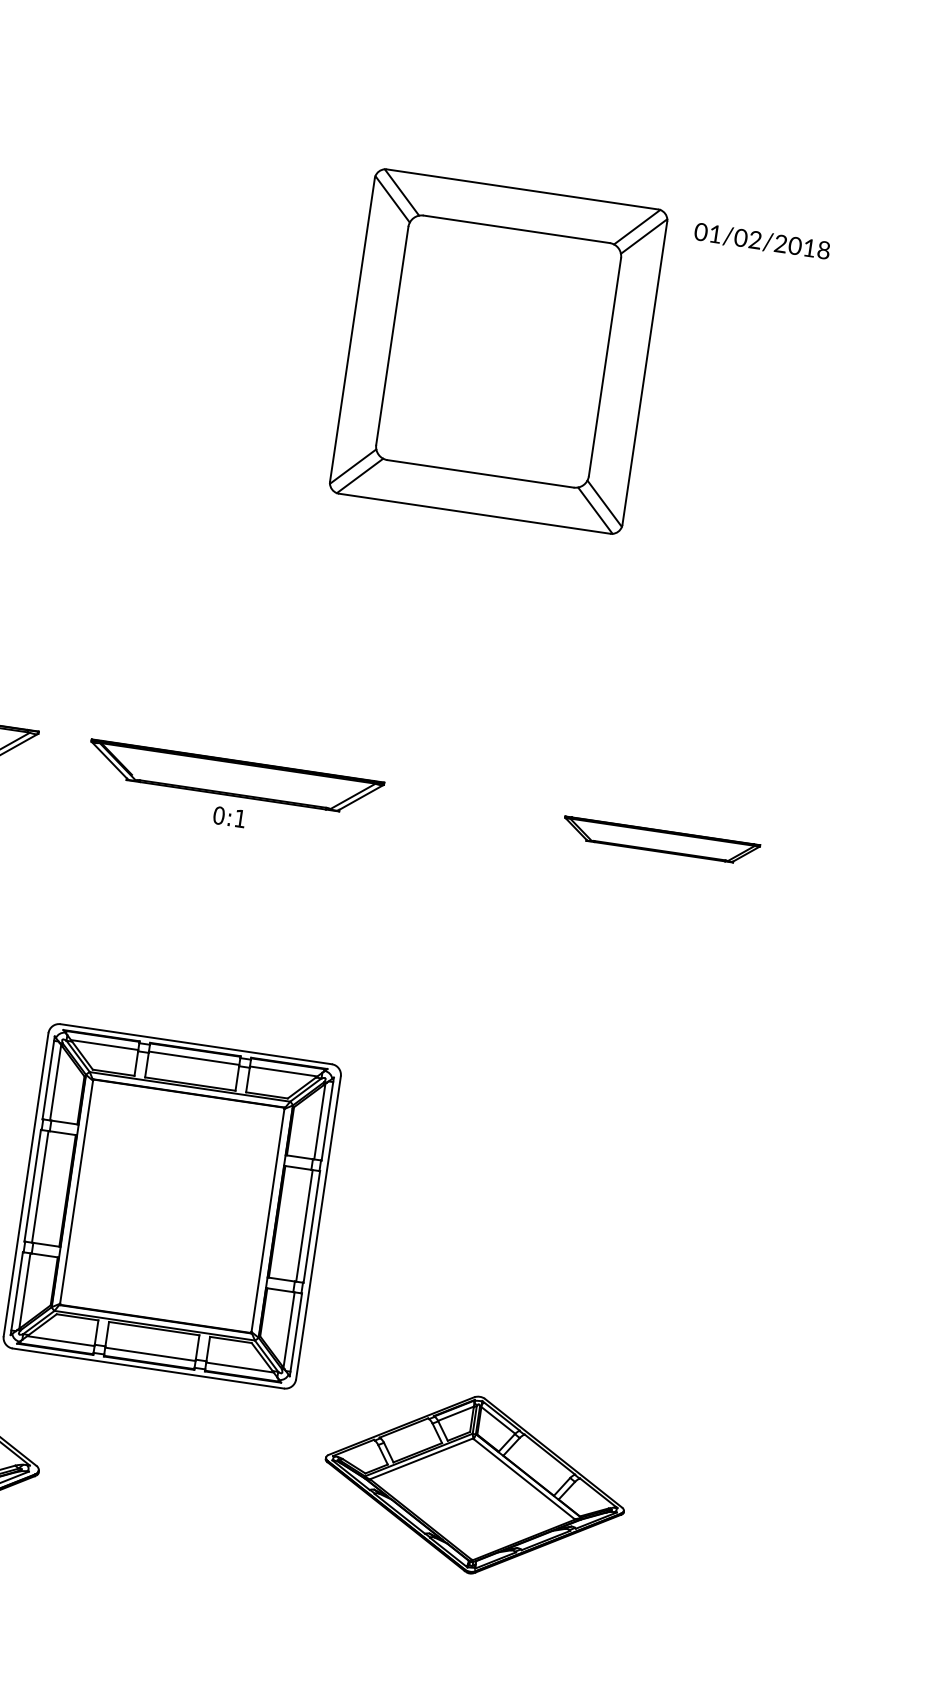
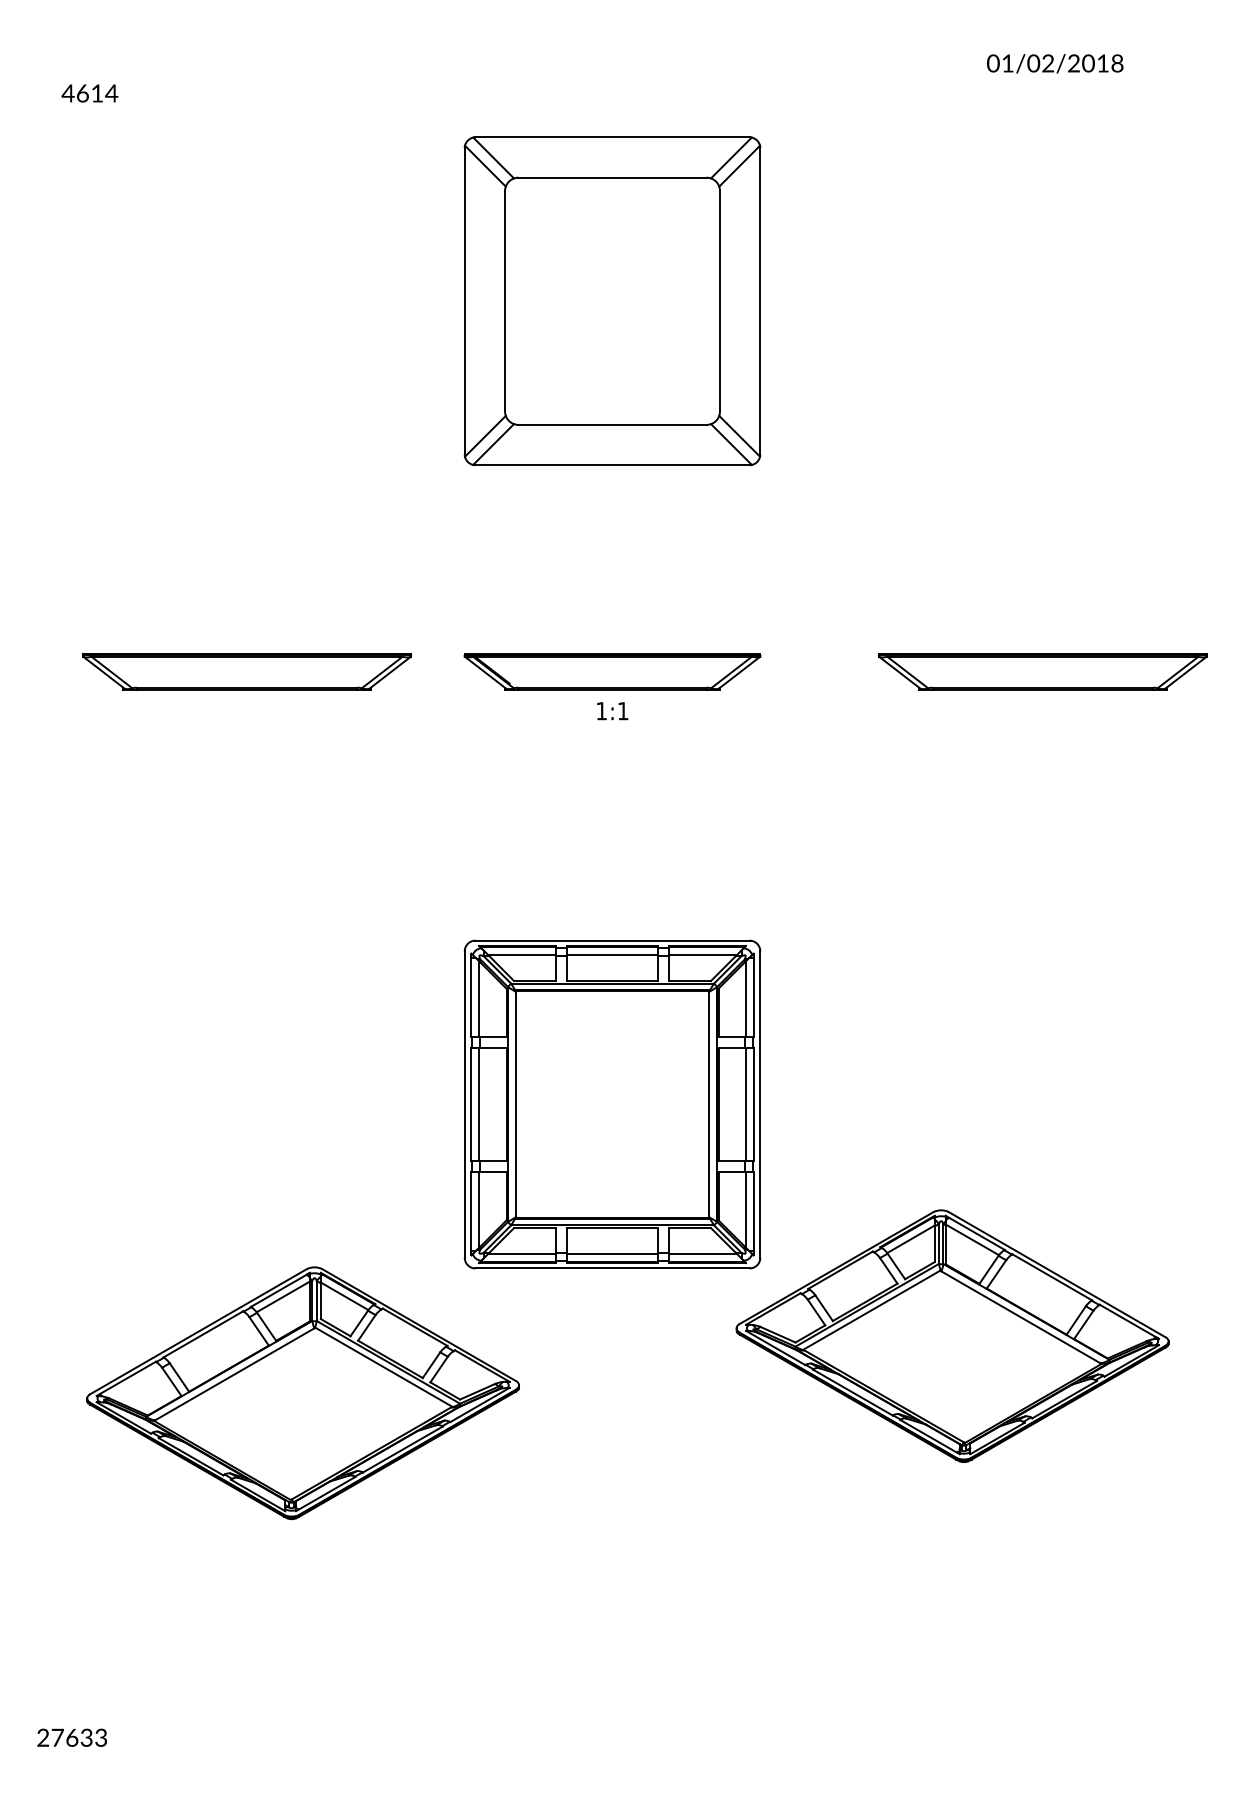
part: (498, 350) -> (612, 300), moved
text: (218, 815) -> (601, 711), 0:1 -> 1:1
part: (660, 840) -> (1042, 671), size x1.67
part: (474, 1484) -> (952, 1335), size x1.43

